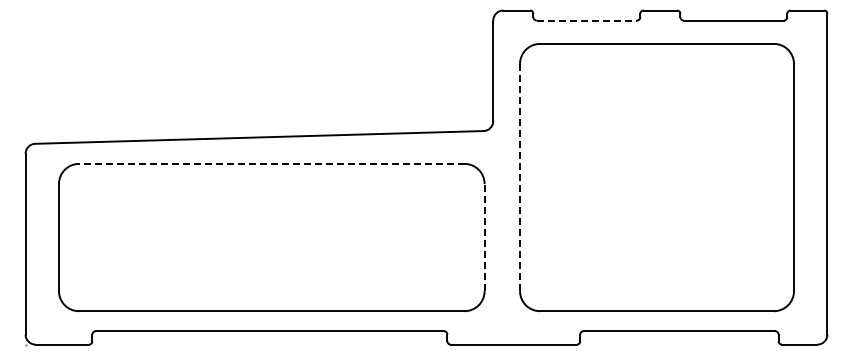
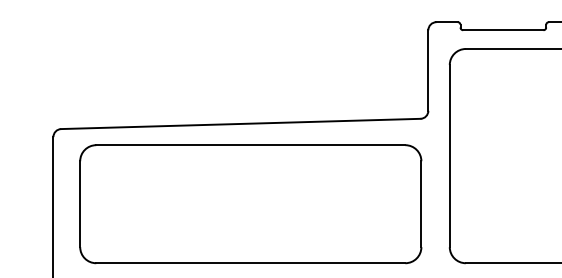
line: (587, 20) -> (503, 30), dashed -> solid
line: (271, 163) -> (250, 144), dashed -> solid
line: (520, 177) -> (450, 156), dashed -> solid
line: (484, 237) -> (421, 204), dashed -> solid

